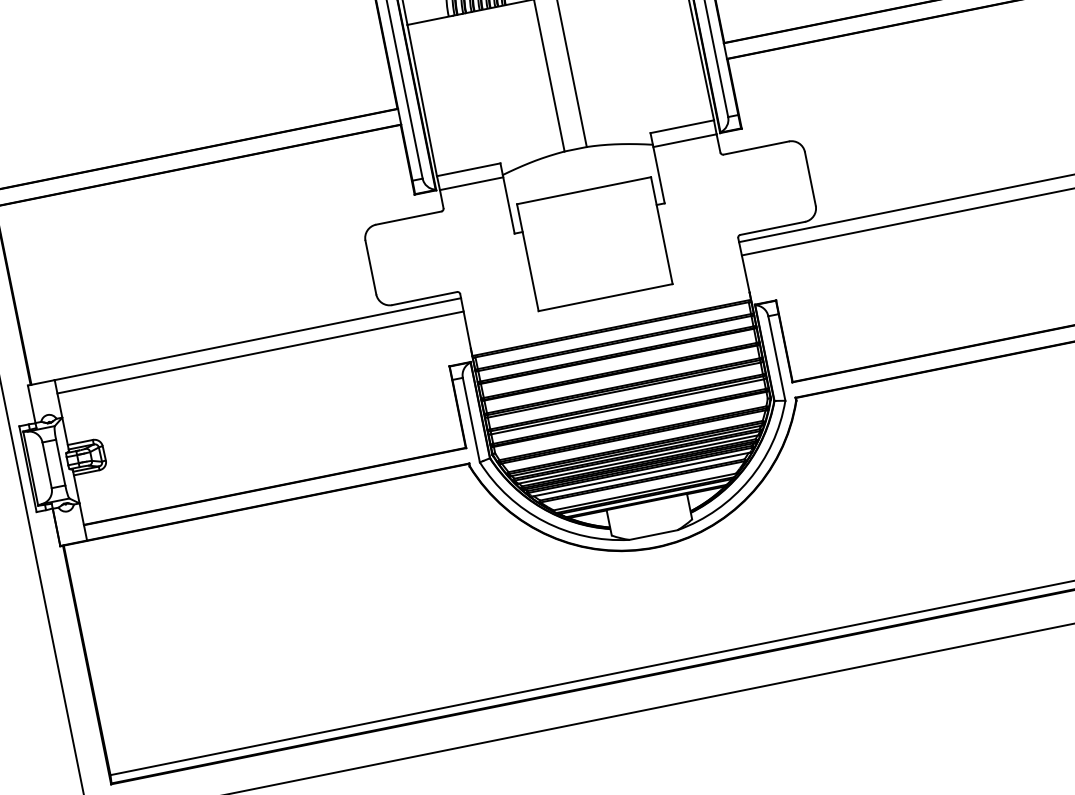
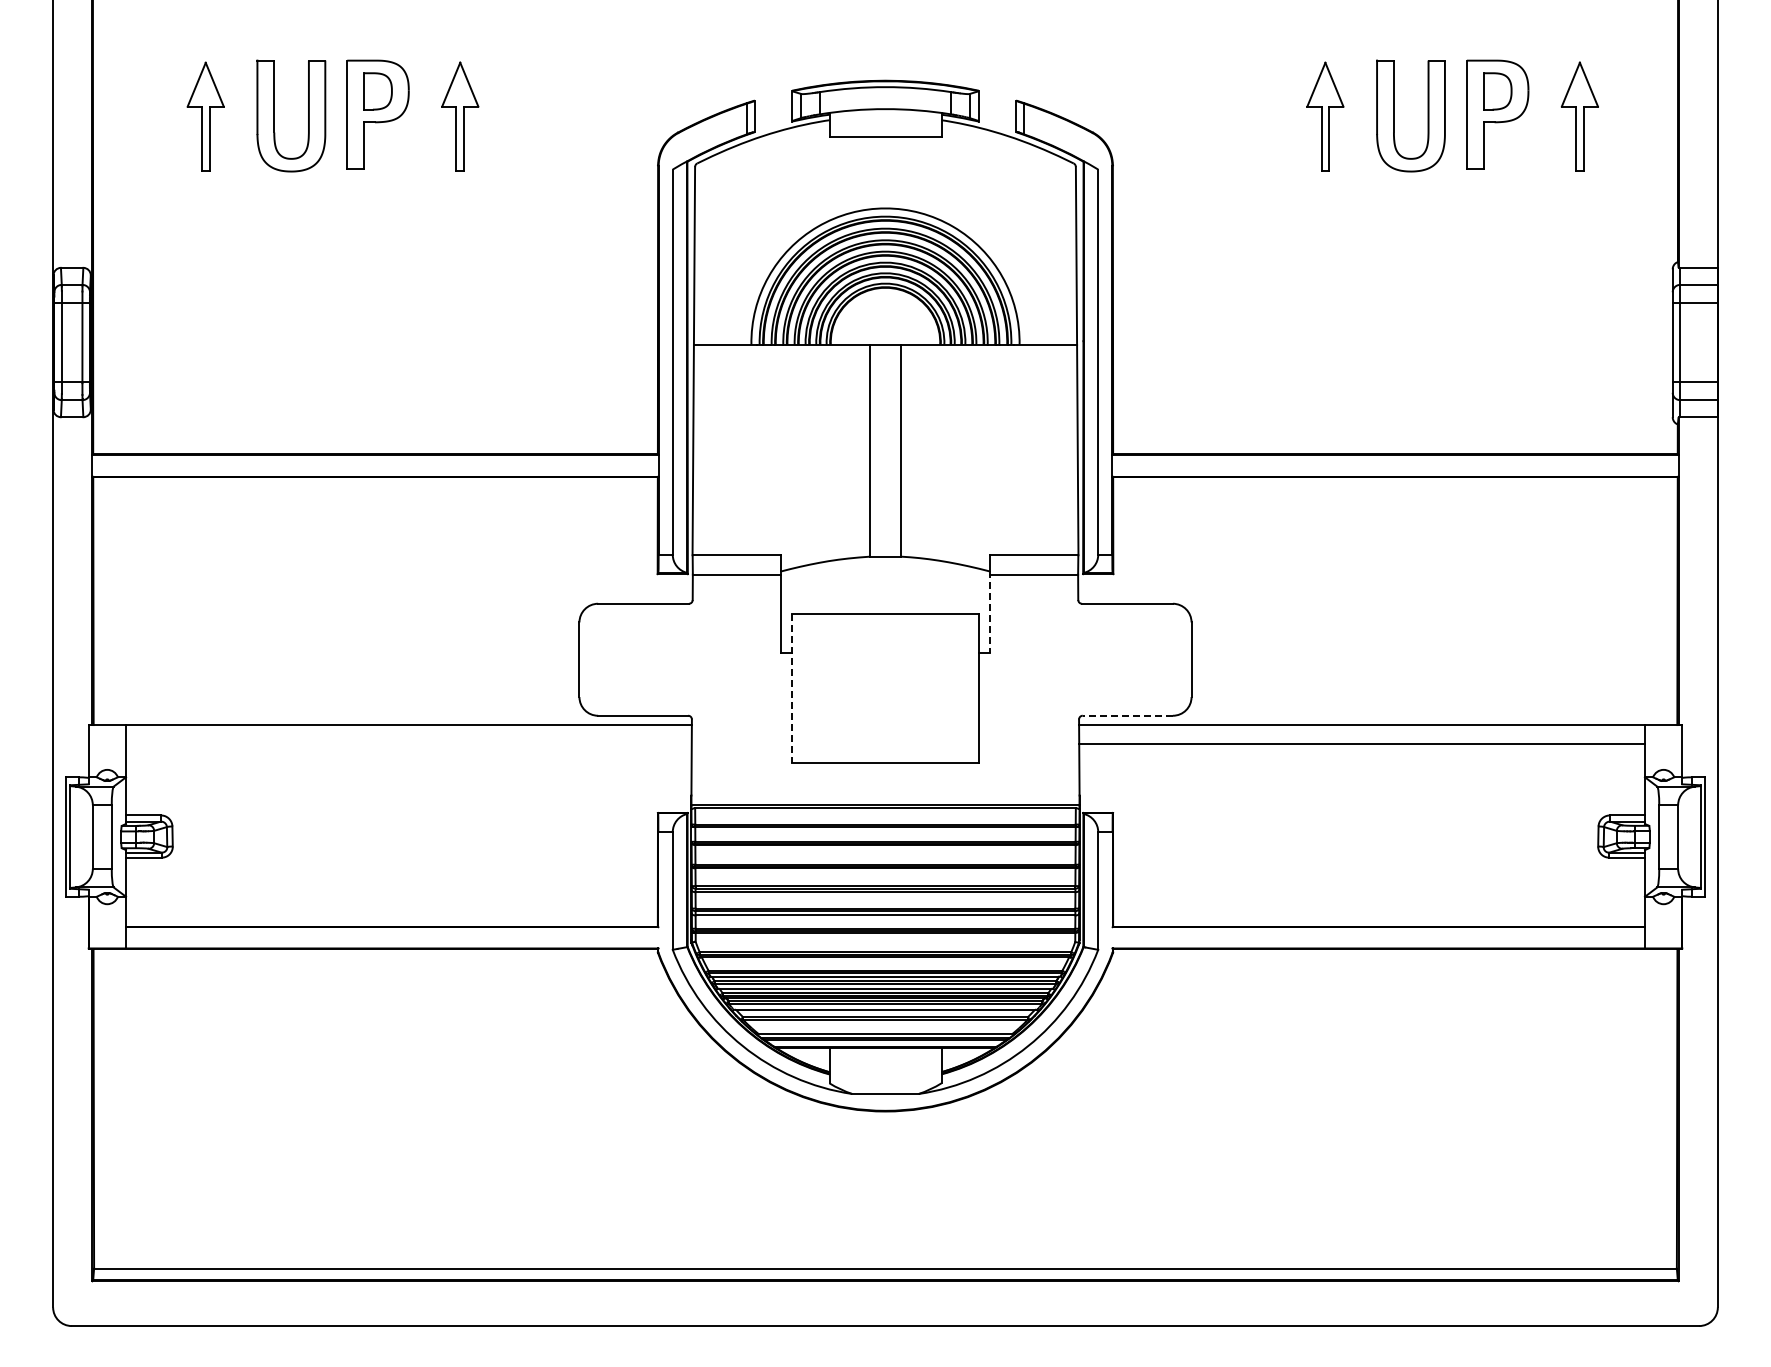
line: (659, 174) -> (990, 612), solid -> dashed
line: (772, 228) -> (1127, 715), solid -> dashed
line: (528, 258) -> (792, 689), solid -> dashed
line: (260, 352) -> (408, 743), removed

